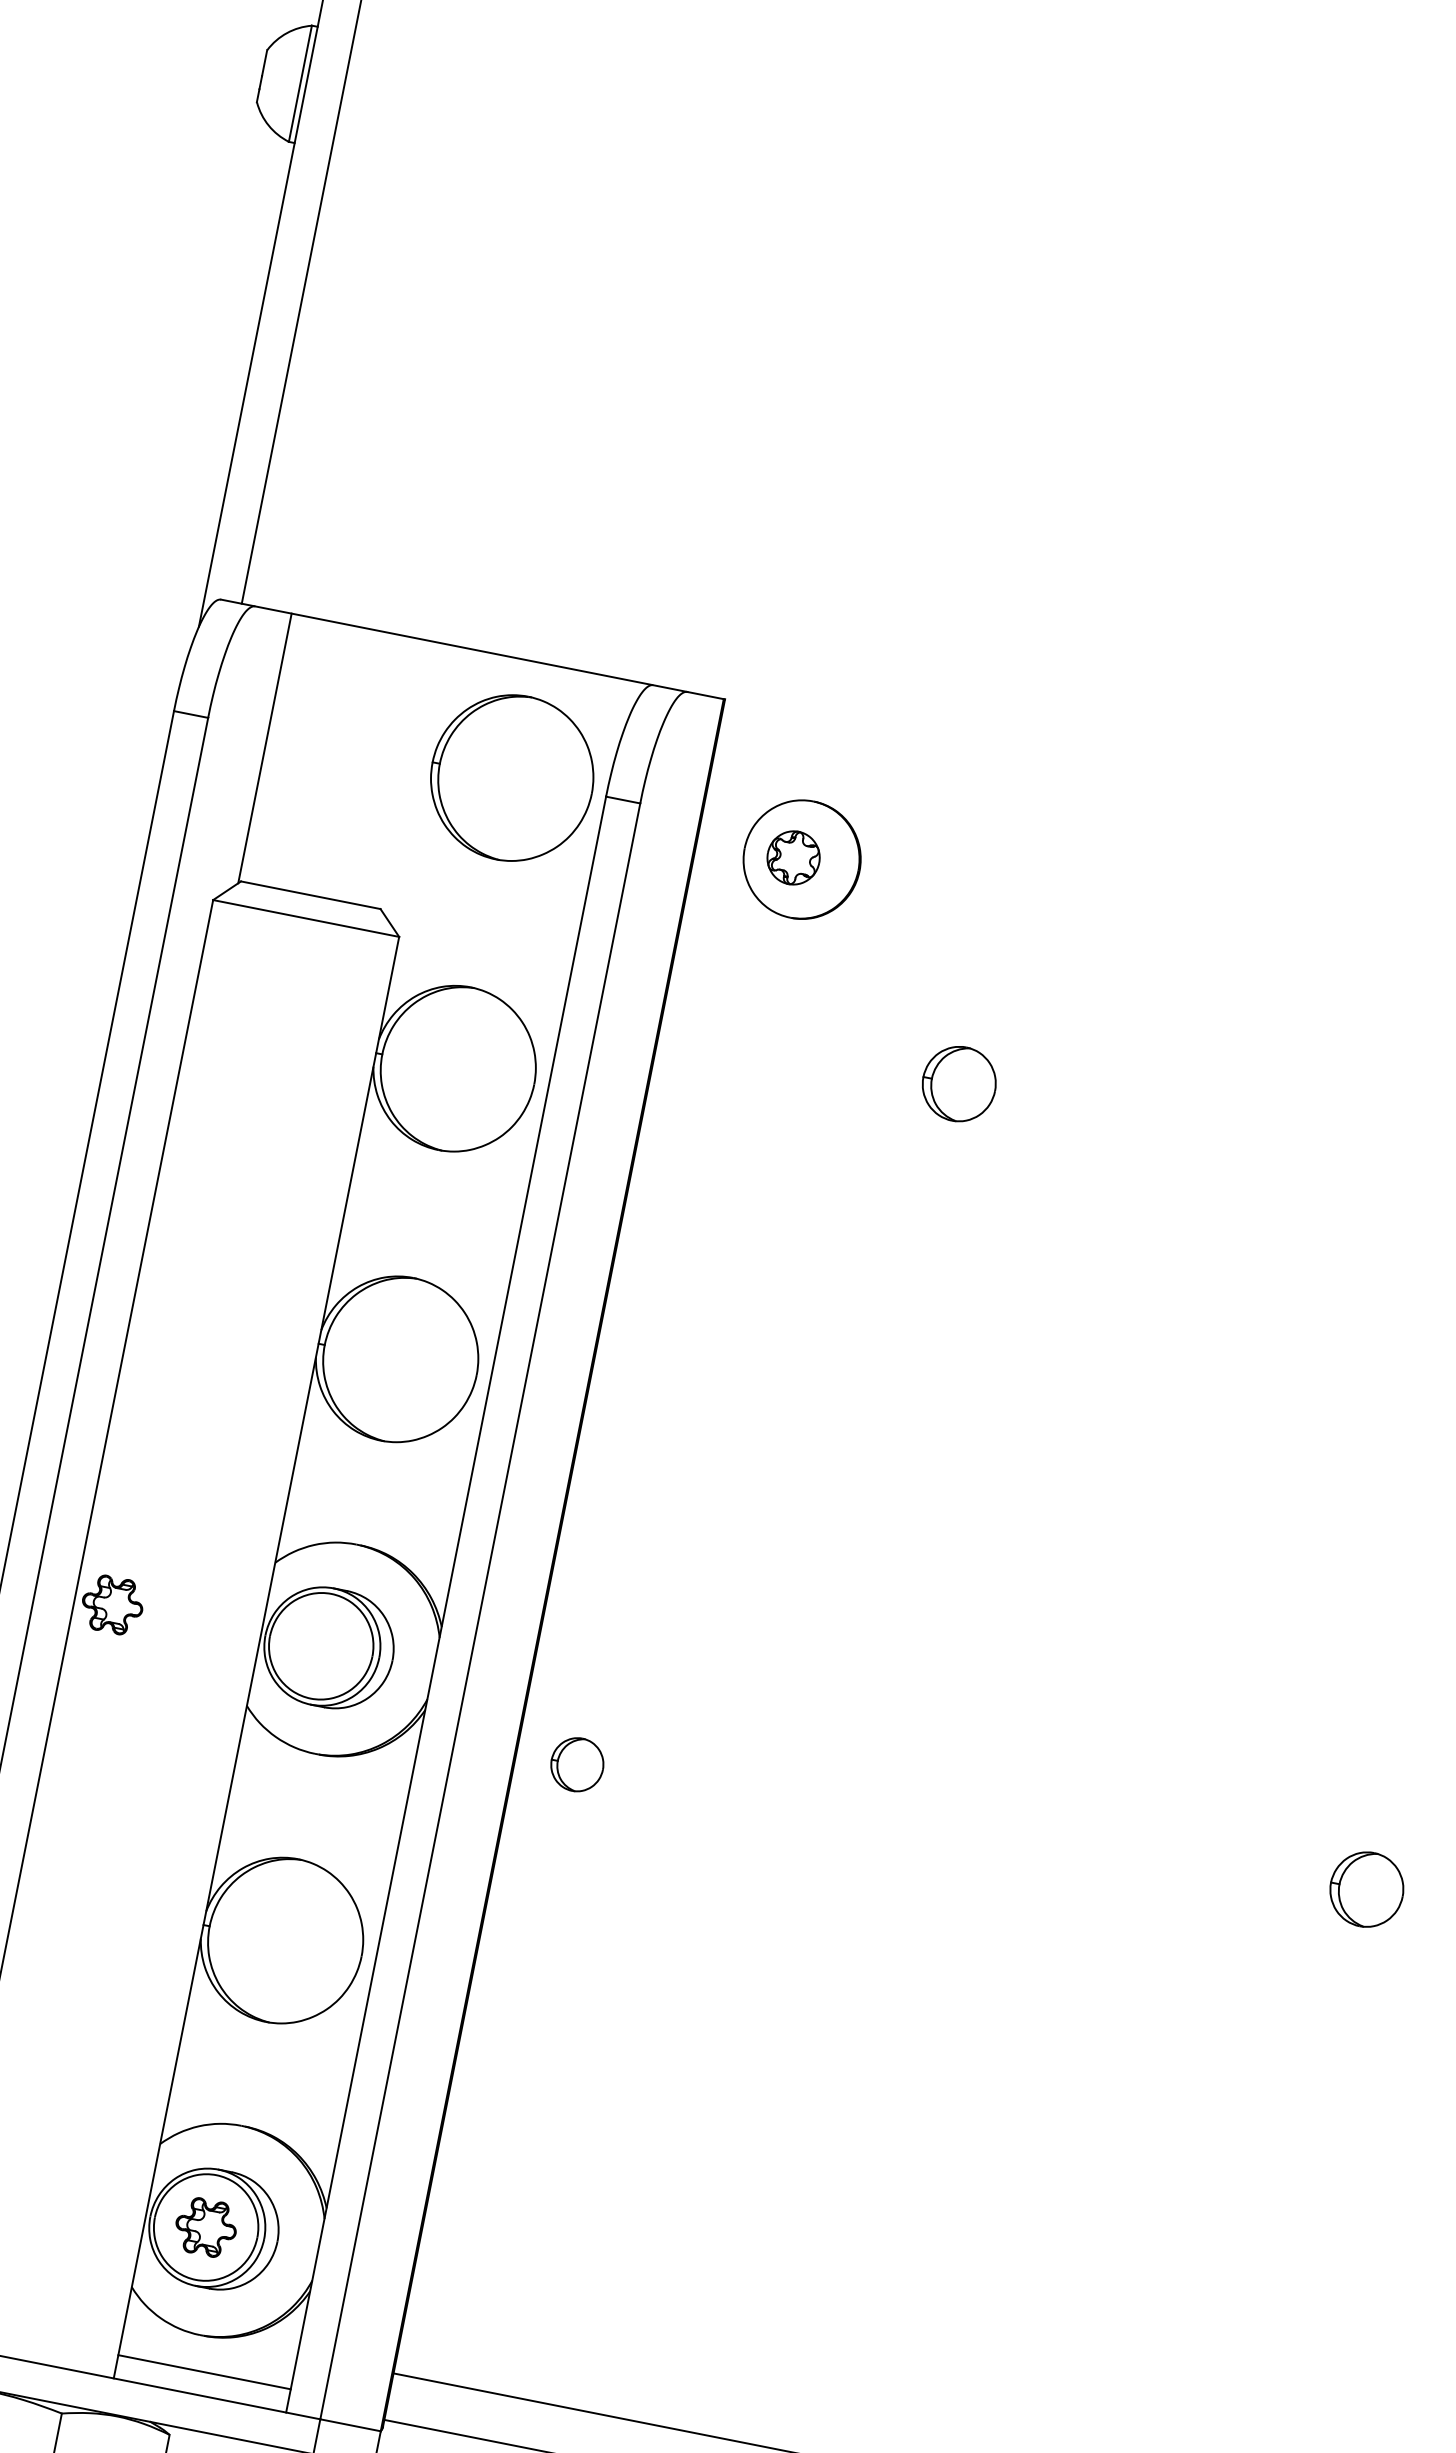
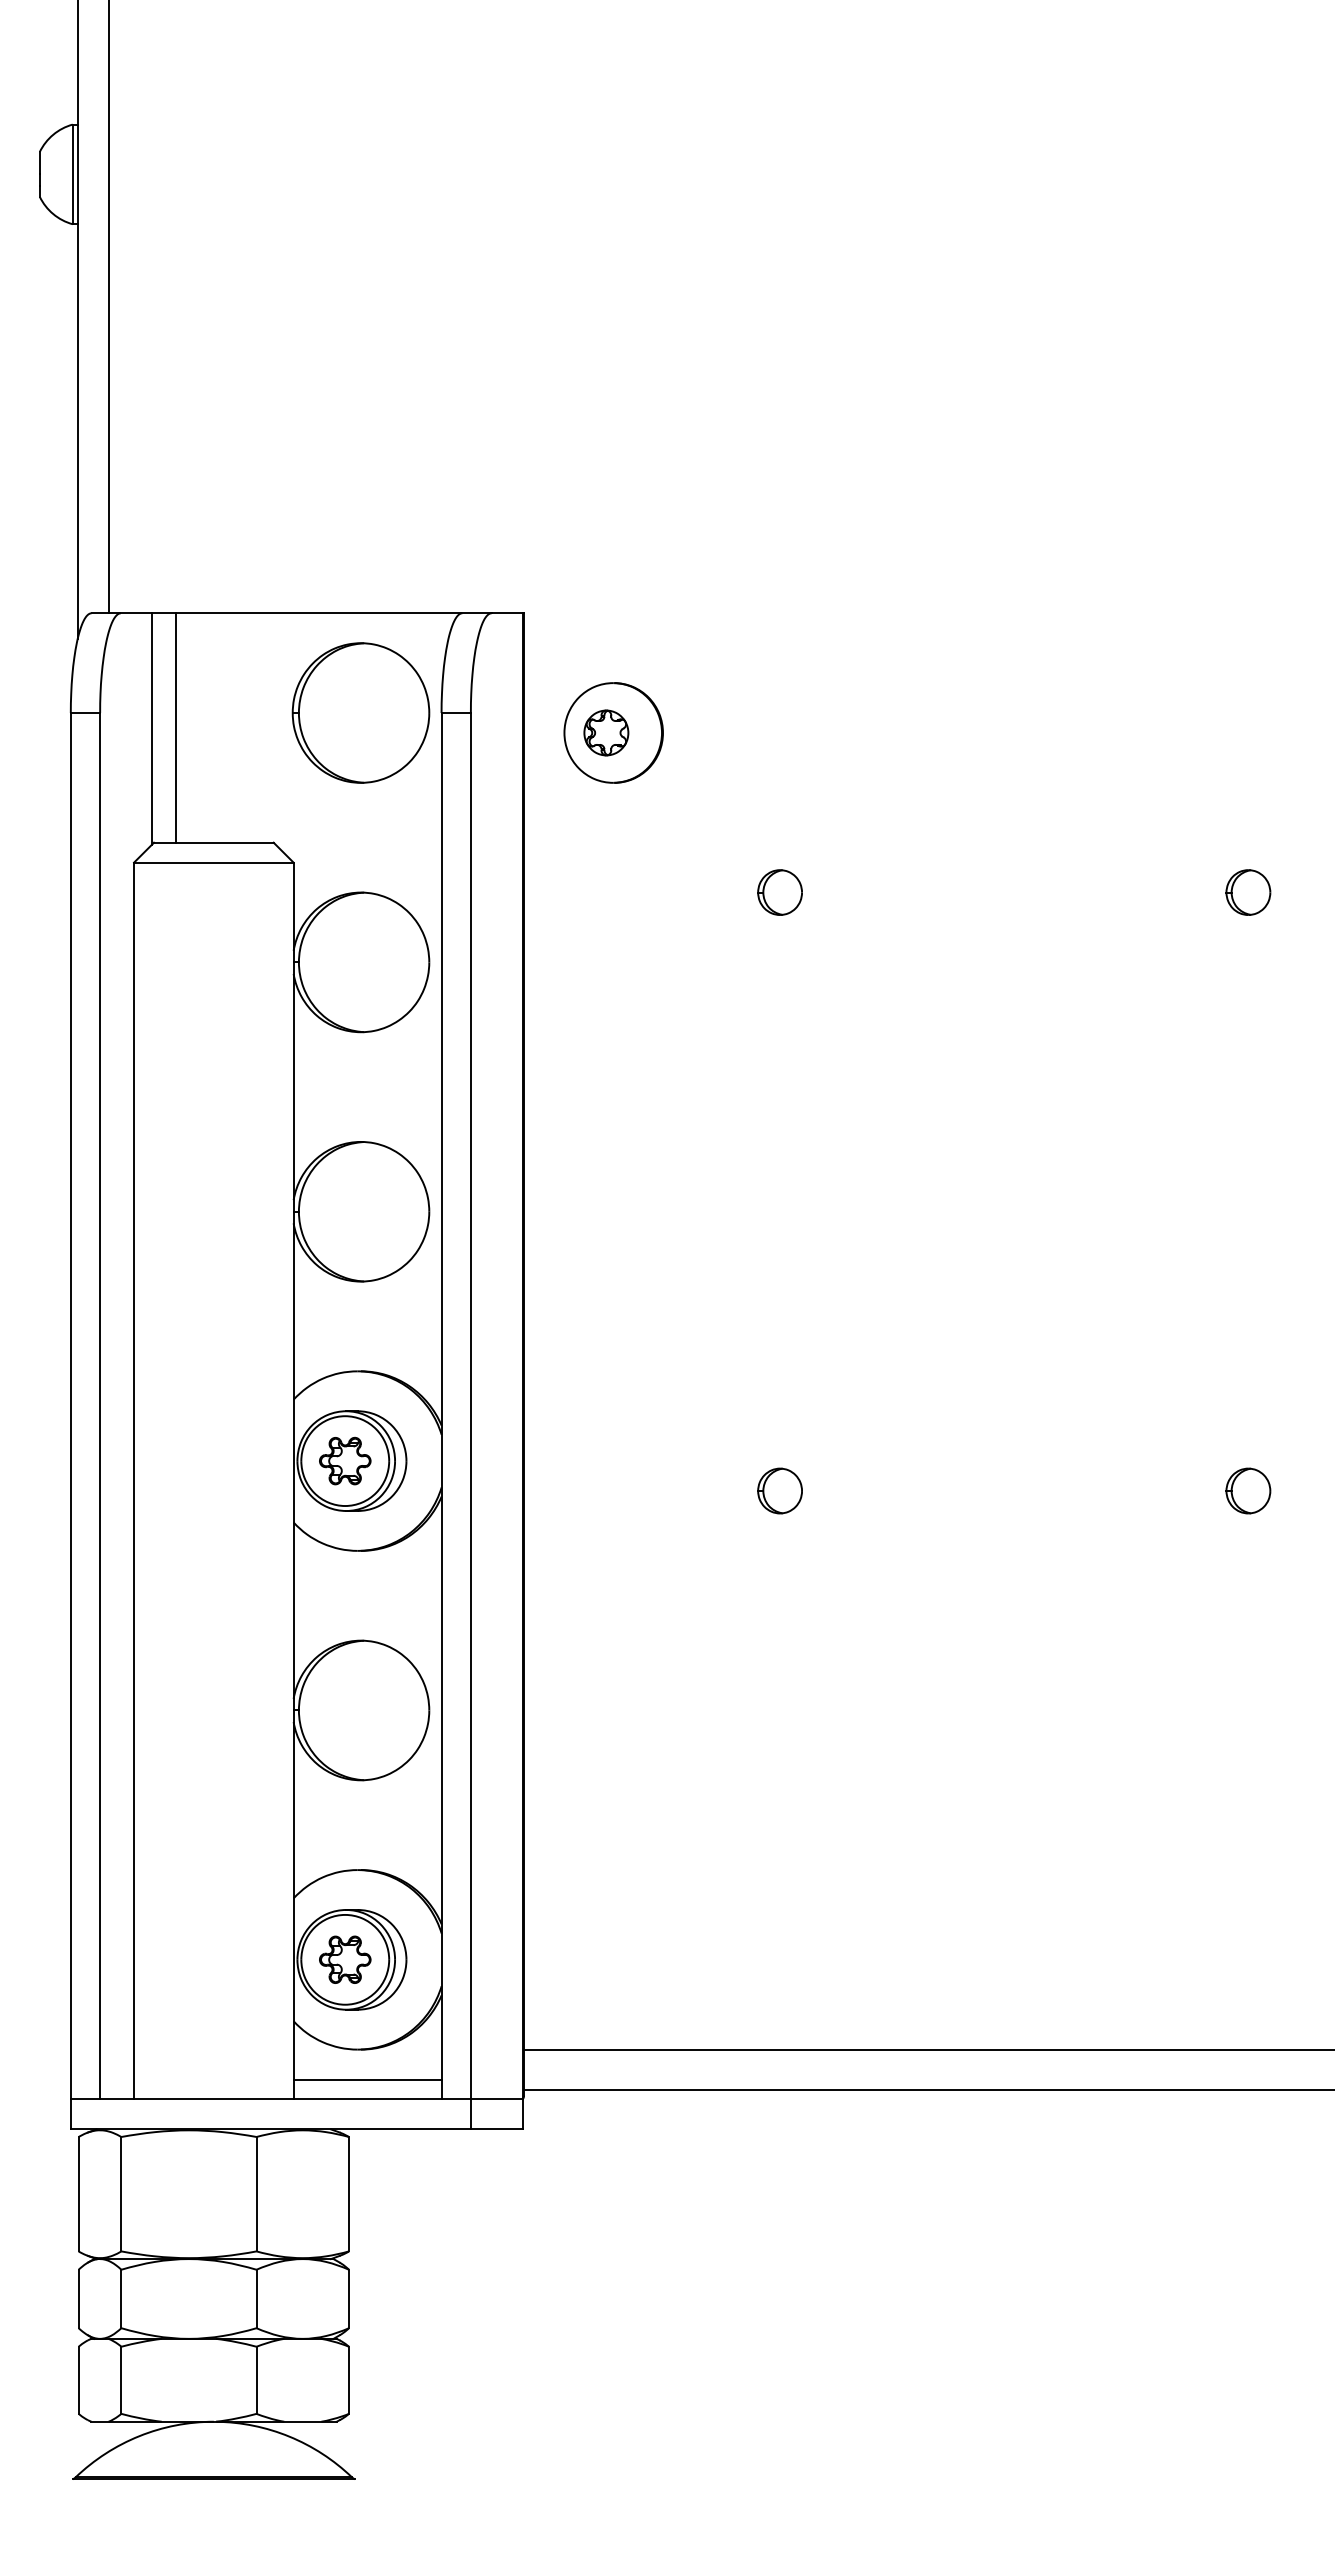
line: (292, 752) -> (175, 727), added
part: (958, 1083) -> (779, 892), size x0.71
part: (113, 1604) -> (345, 1460), moved
part: (576, 1763) -> (779, 1490), moved
part: (1367, 1888) -> (1248, 1490), size x0.71

